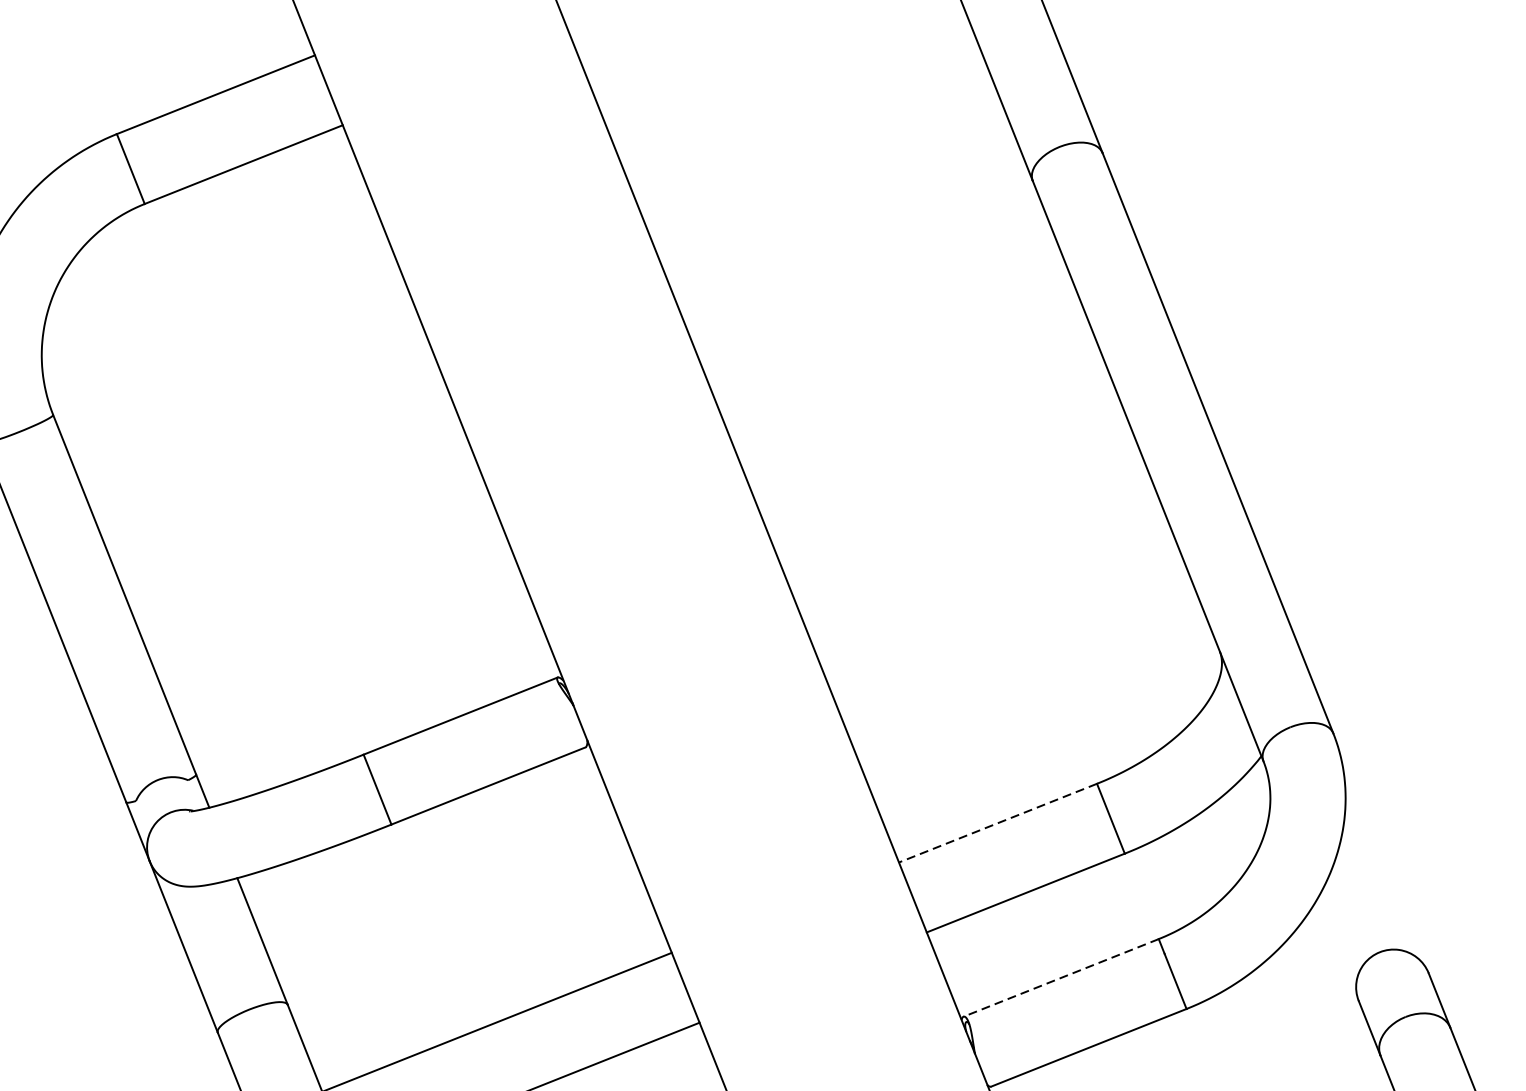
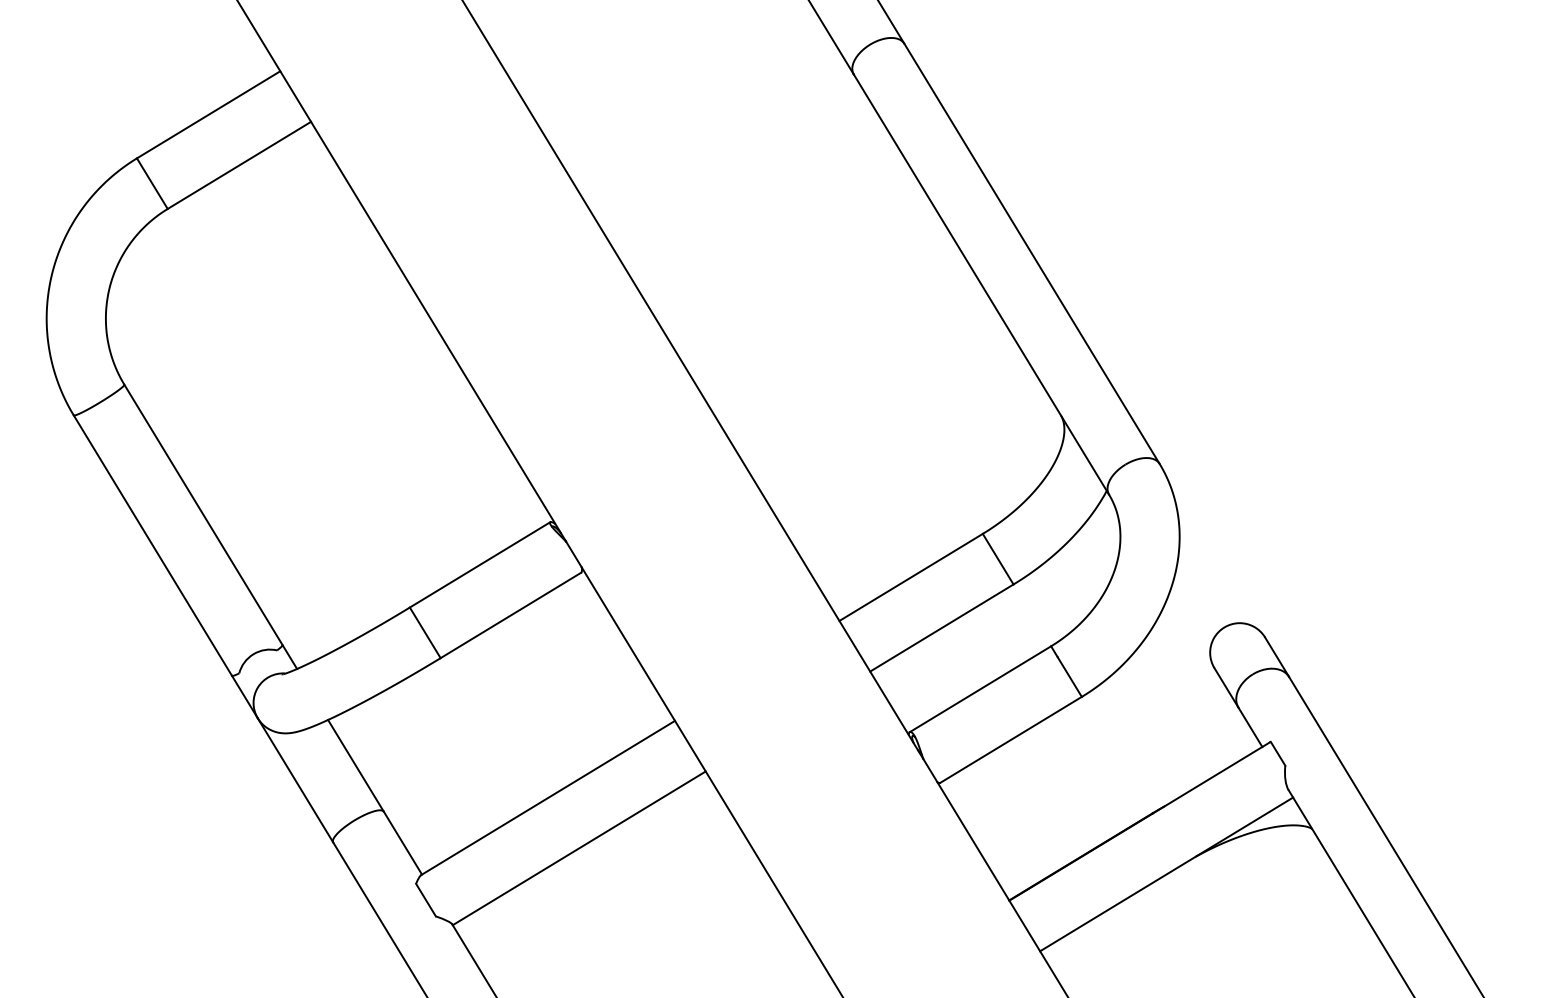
line: (998, 823) -> (911, 577), dashed -> solid
line: (1061, 978) -> (980, 689), dashed -> solid

